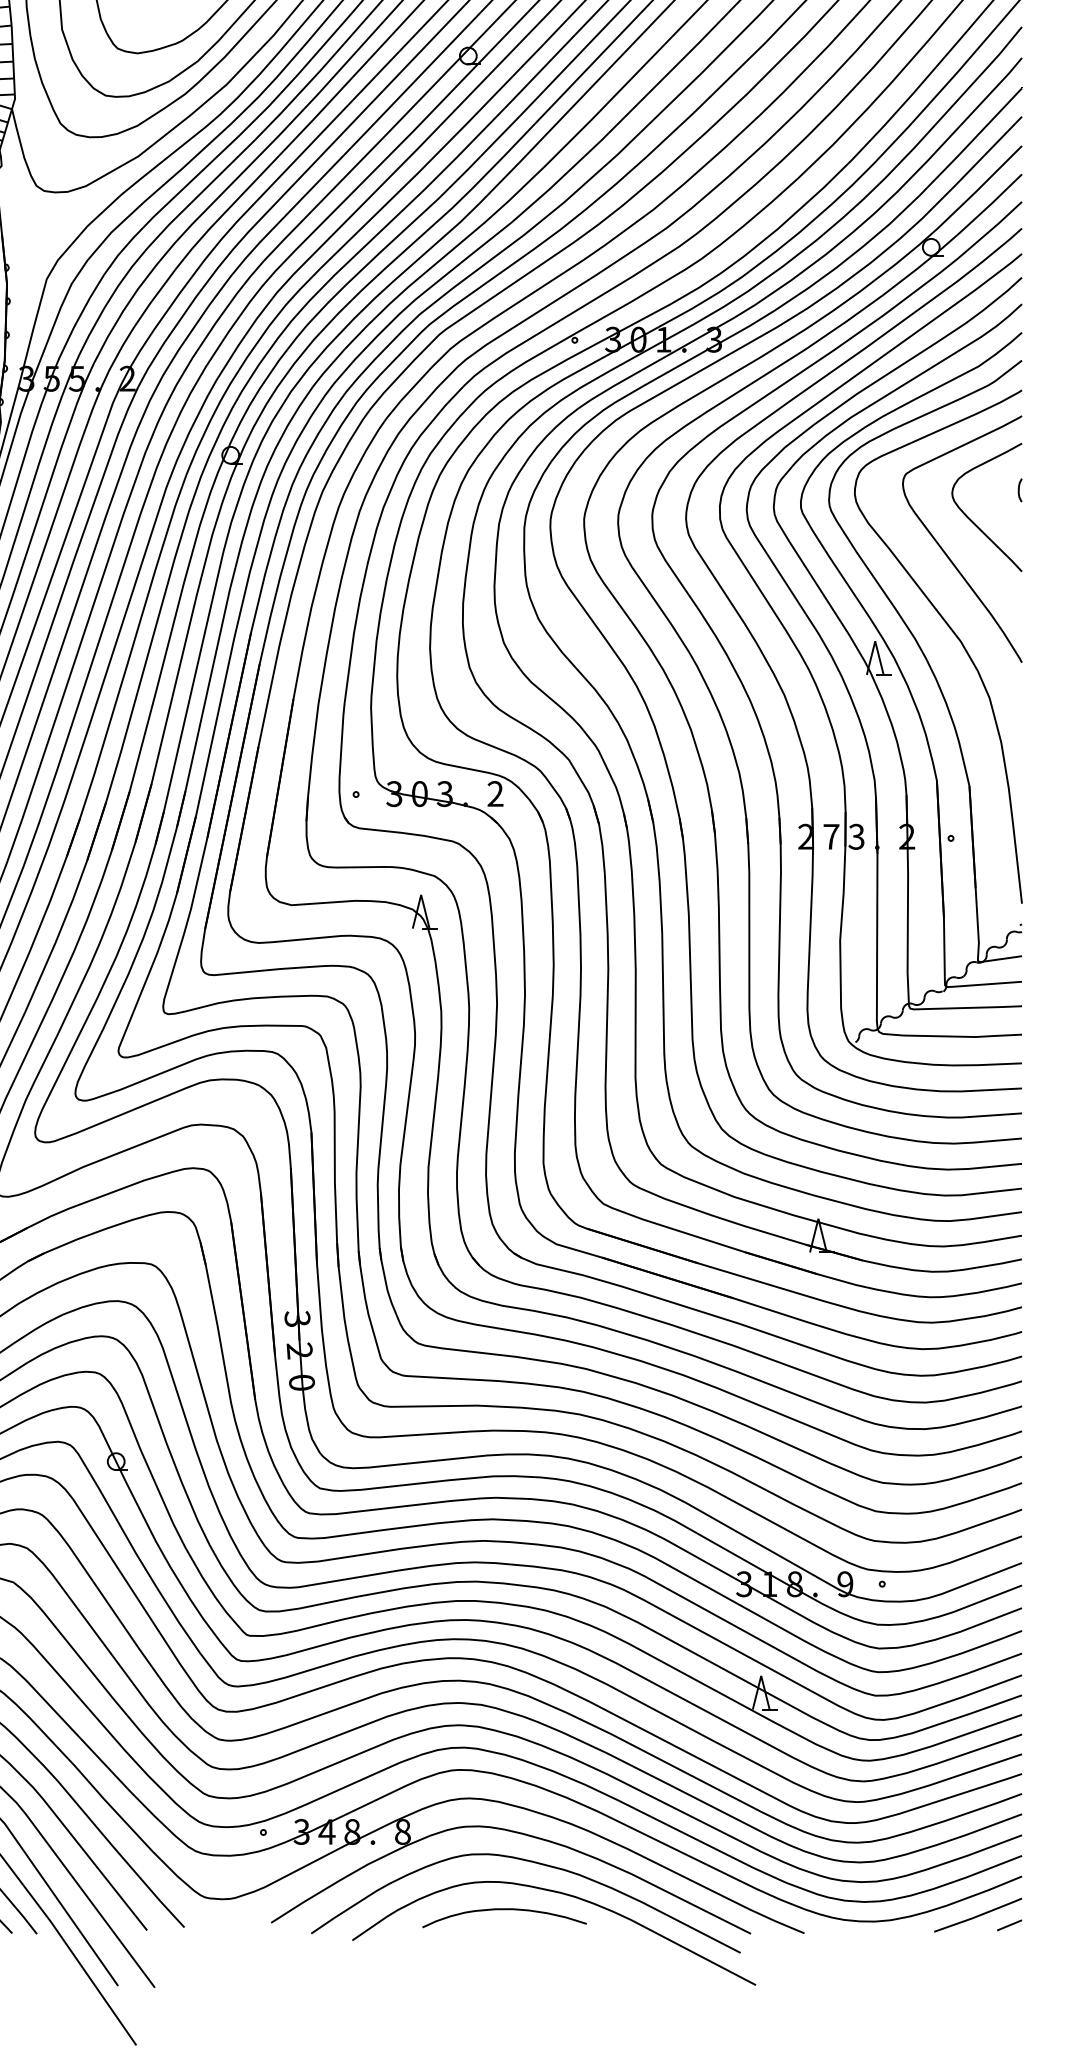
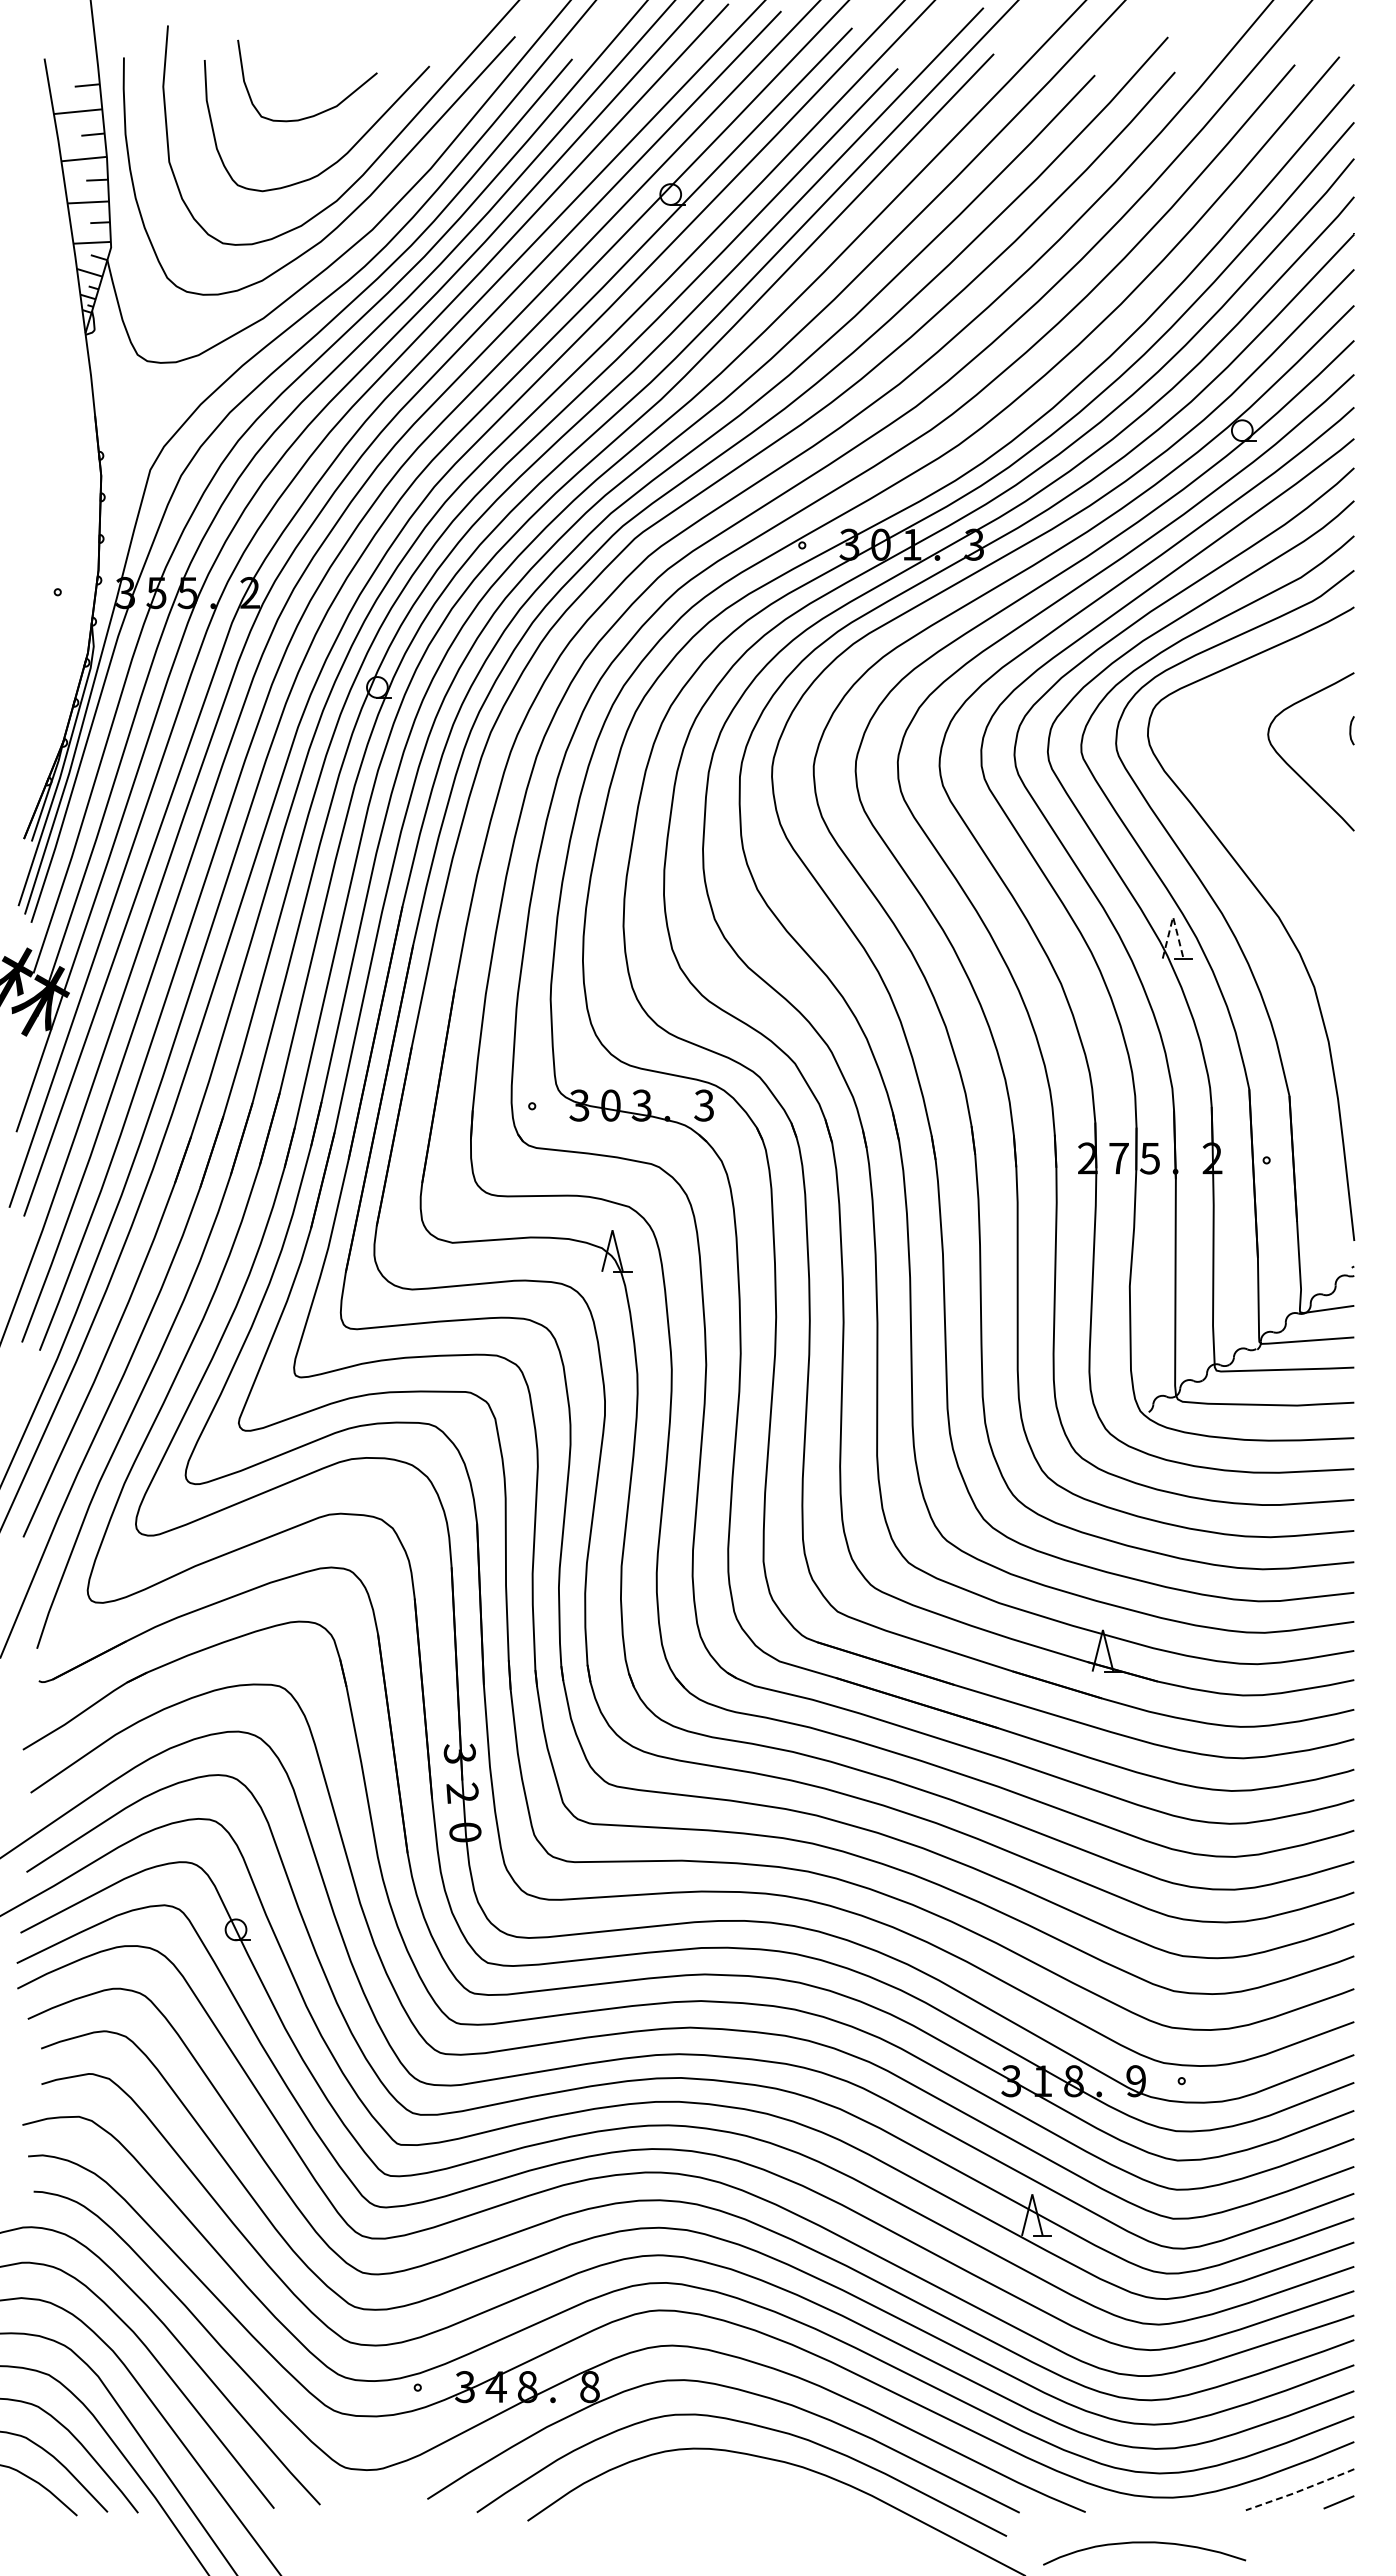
curve: (945, 551) -> (1259, 806), removed
line: (875, 641) -> (1173, 917), solid -> dashed
text: (495, 793) -> (704, 1105), 2 -> 3
text: (856, 836) -> (1149, 1157), 3 -> 5
curve: (504, 1910) -> (1144, 2543), moved
line: (978, 1915) -> (1300, 2490), solid -> dashed

